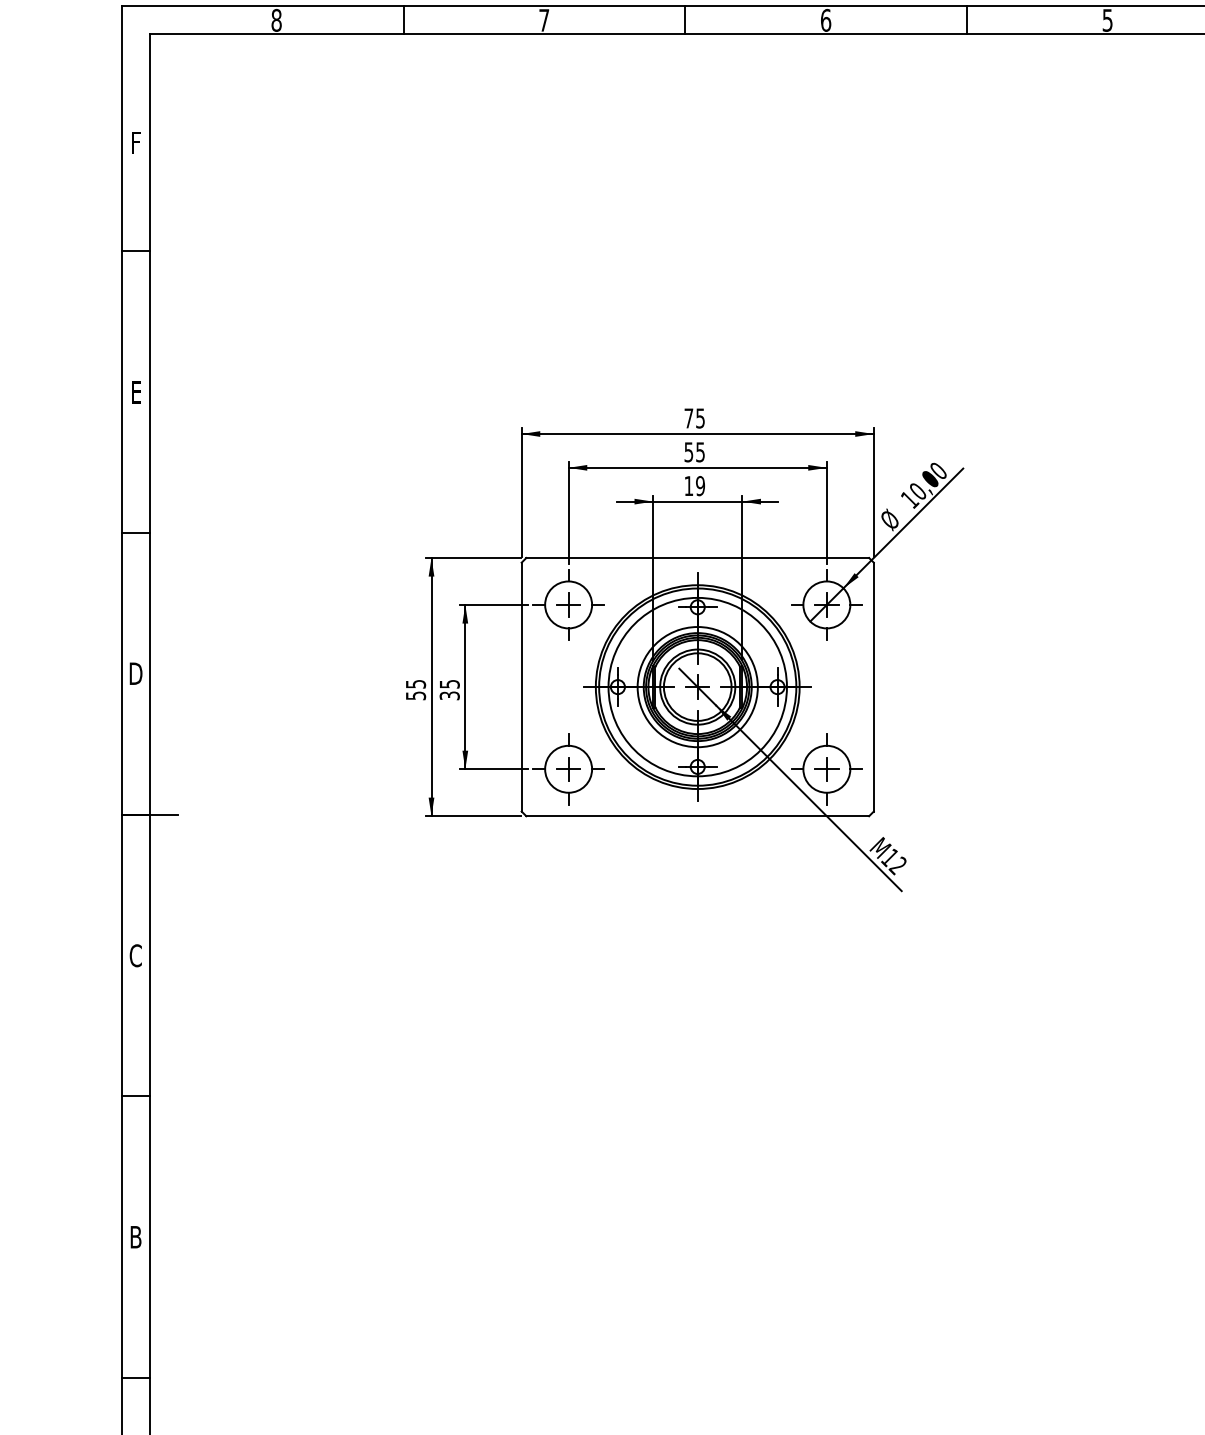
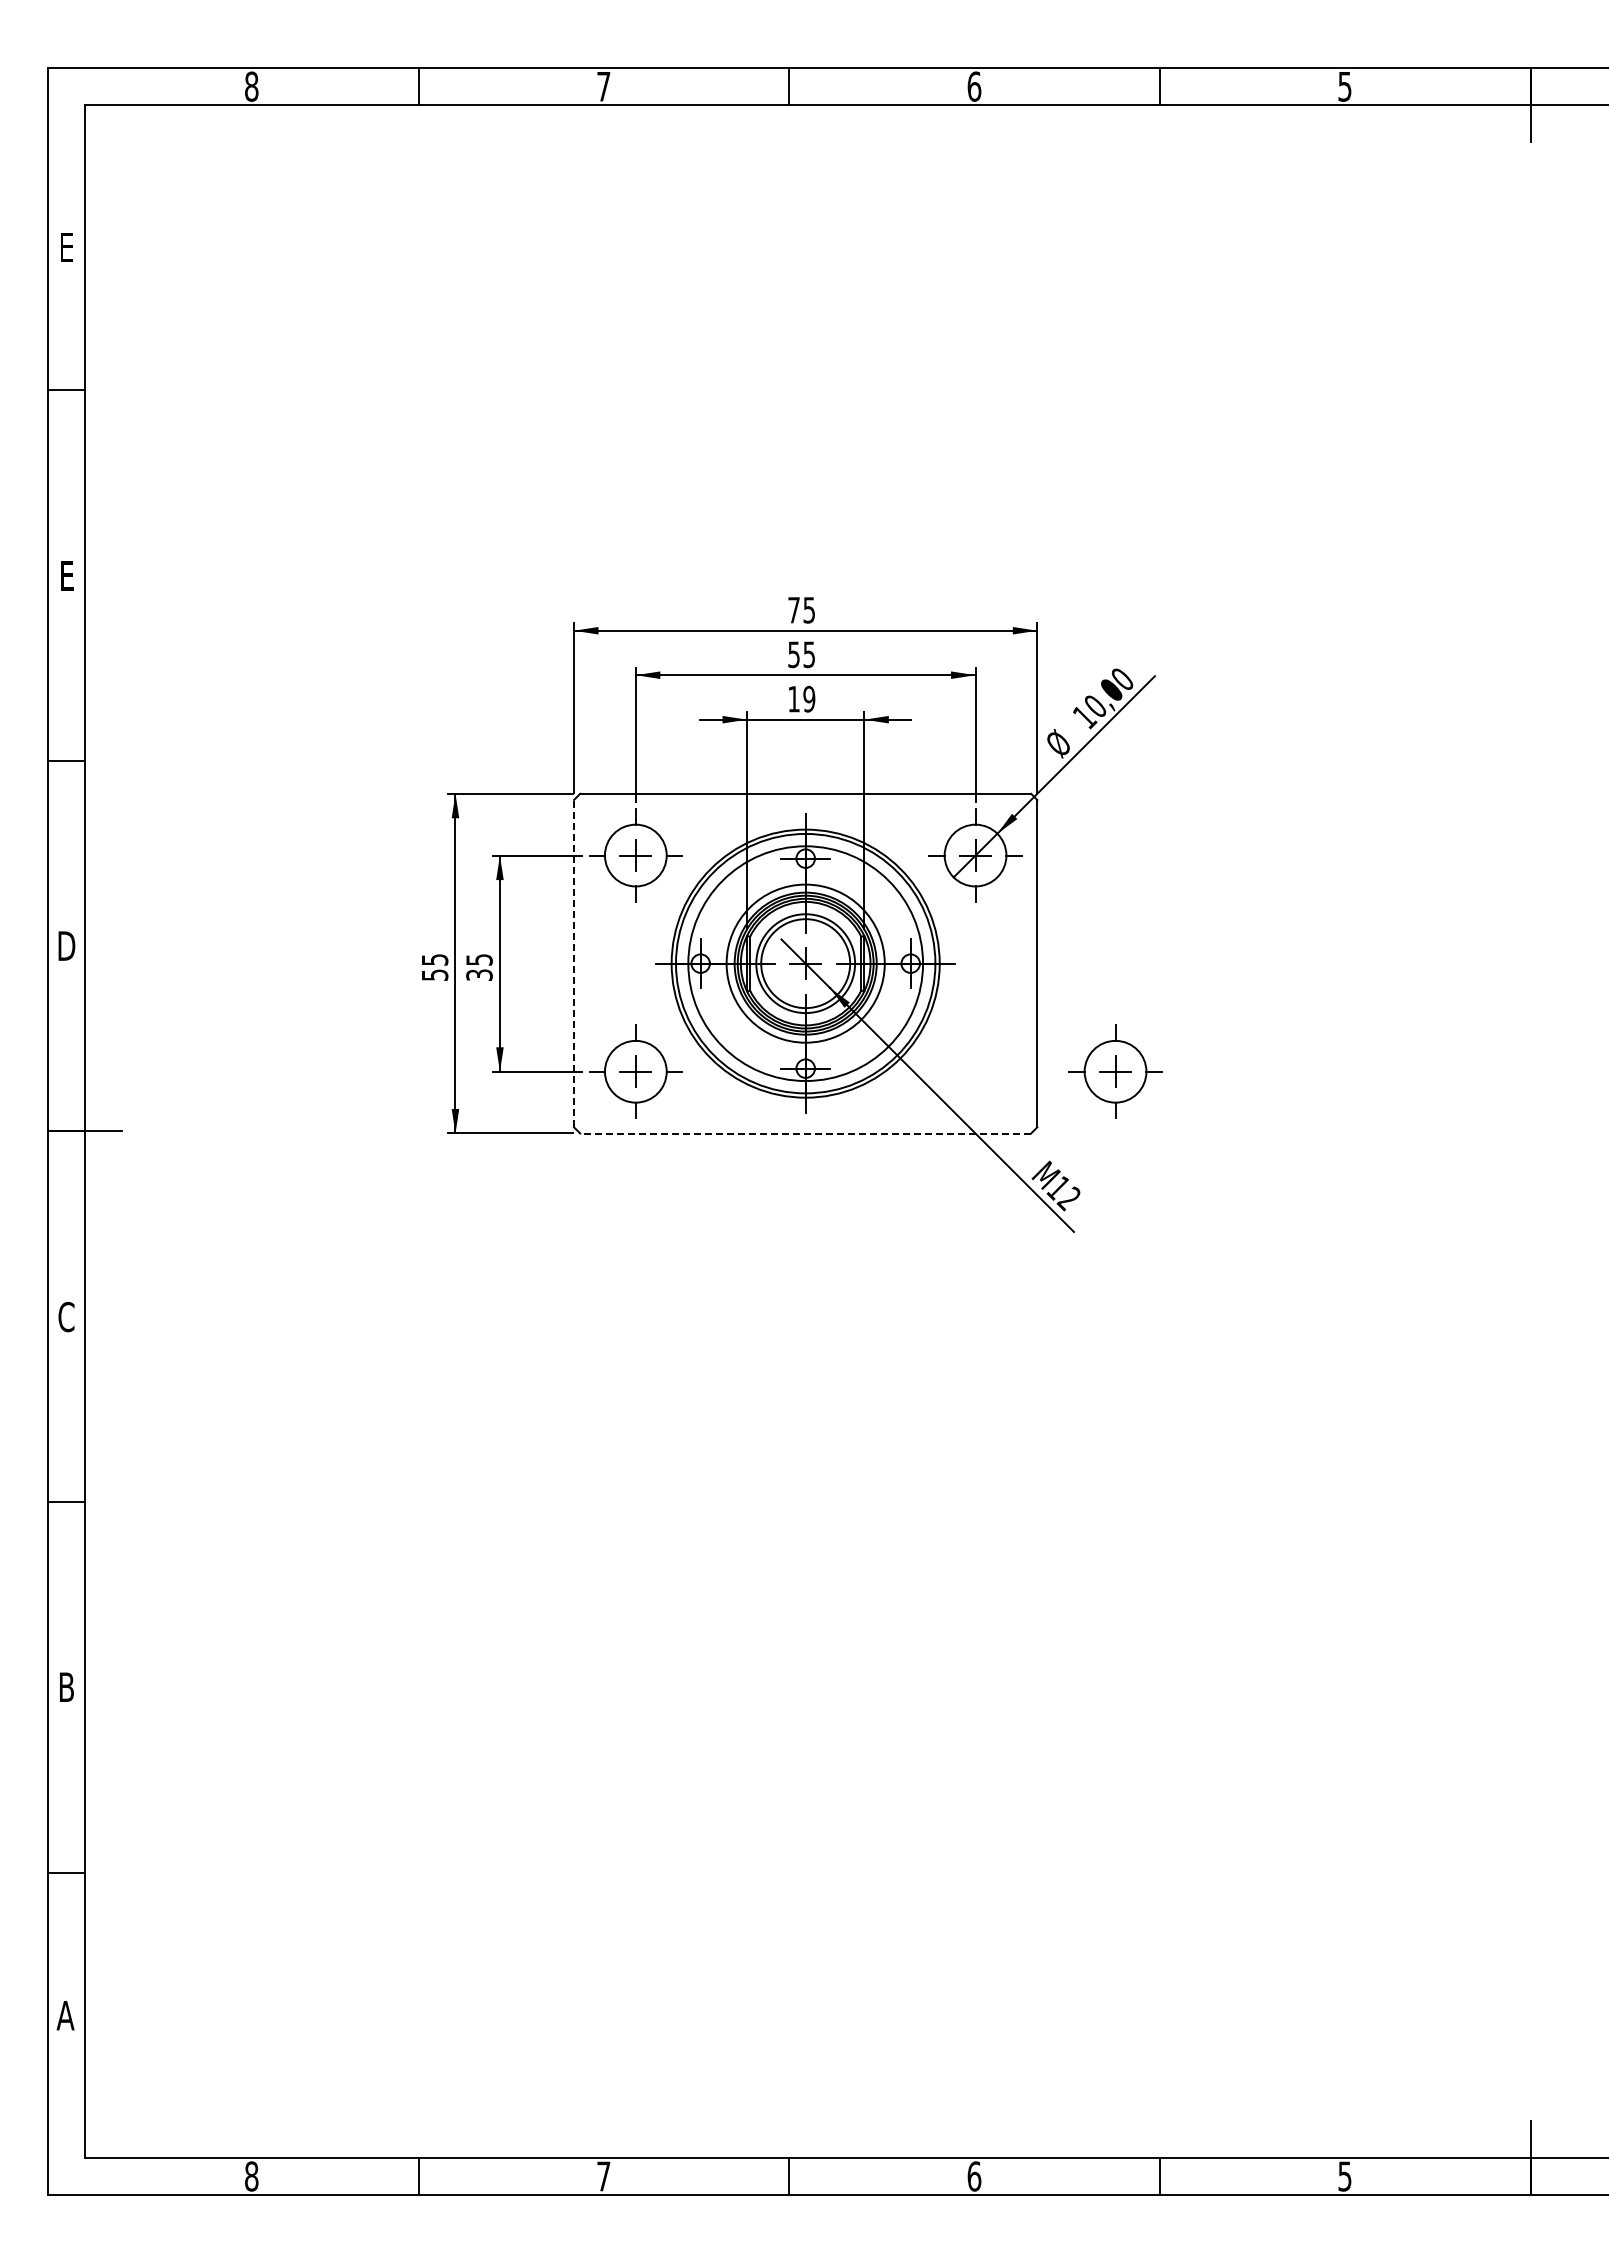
text: (136, 143) -> (67, 248), F -> E
line: (521, 686) -> (574, 963), solid -> dashed
part: (826, 769) -> (1115, 1071), moved
line: (697, 816) -> (805, 1133), solid -> dashed

